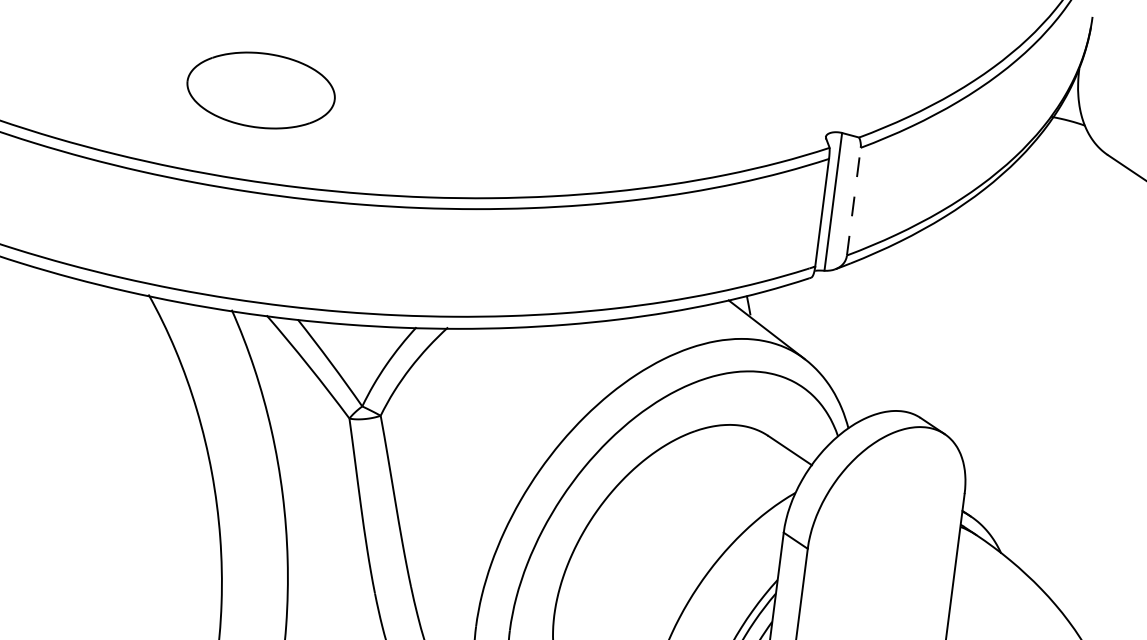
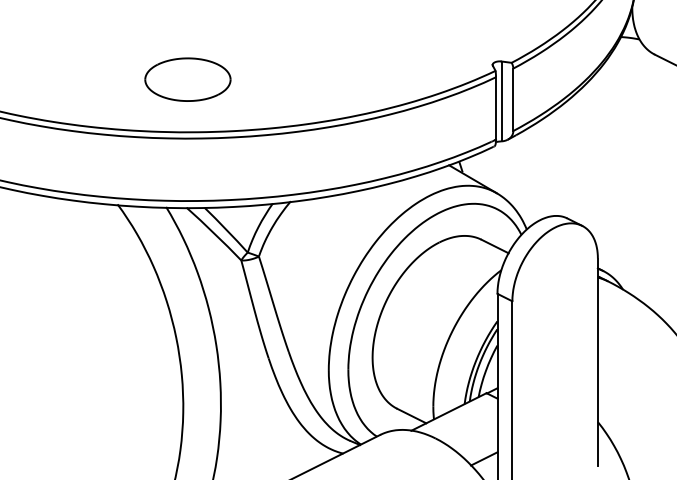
part: (260, 90) -> (187, 79), moved
line: (854, 201) -> (513, 99), dashed -> solid

